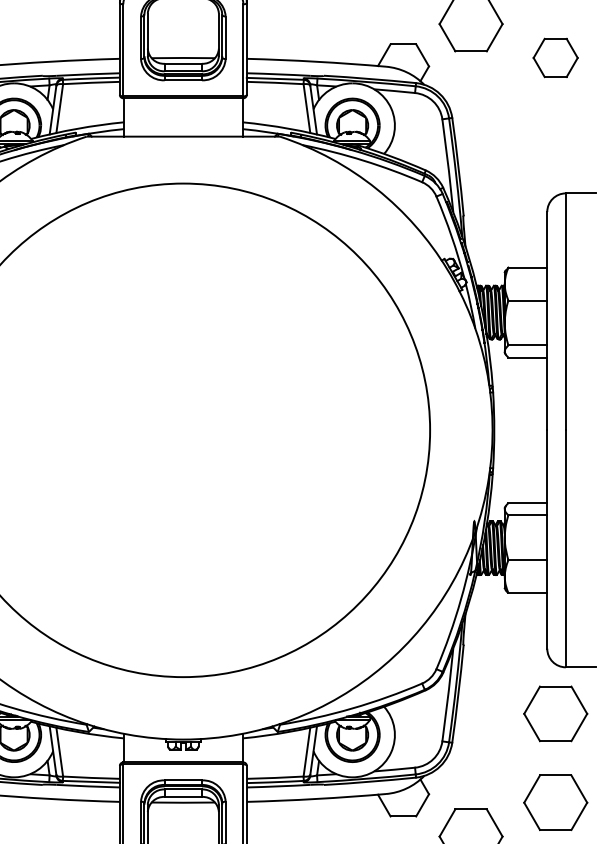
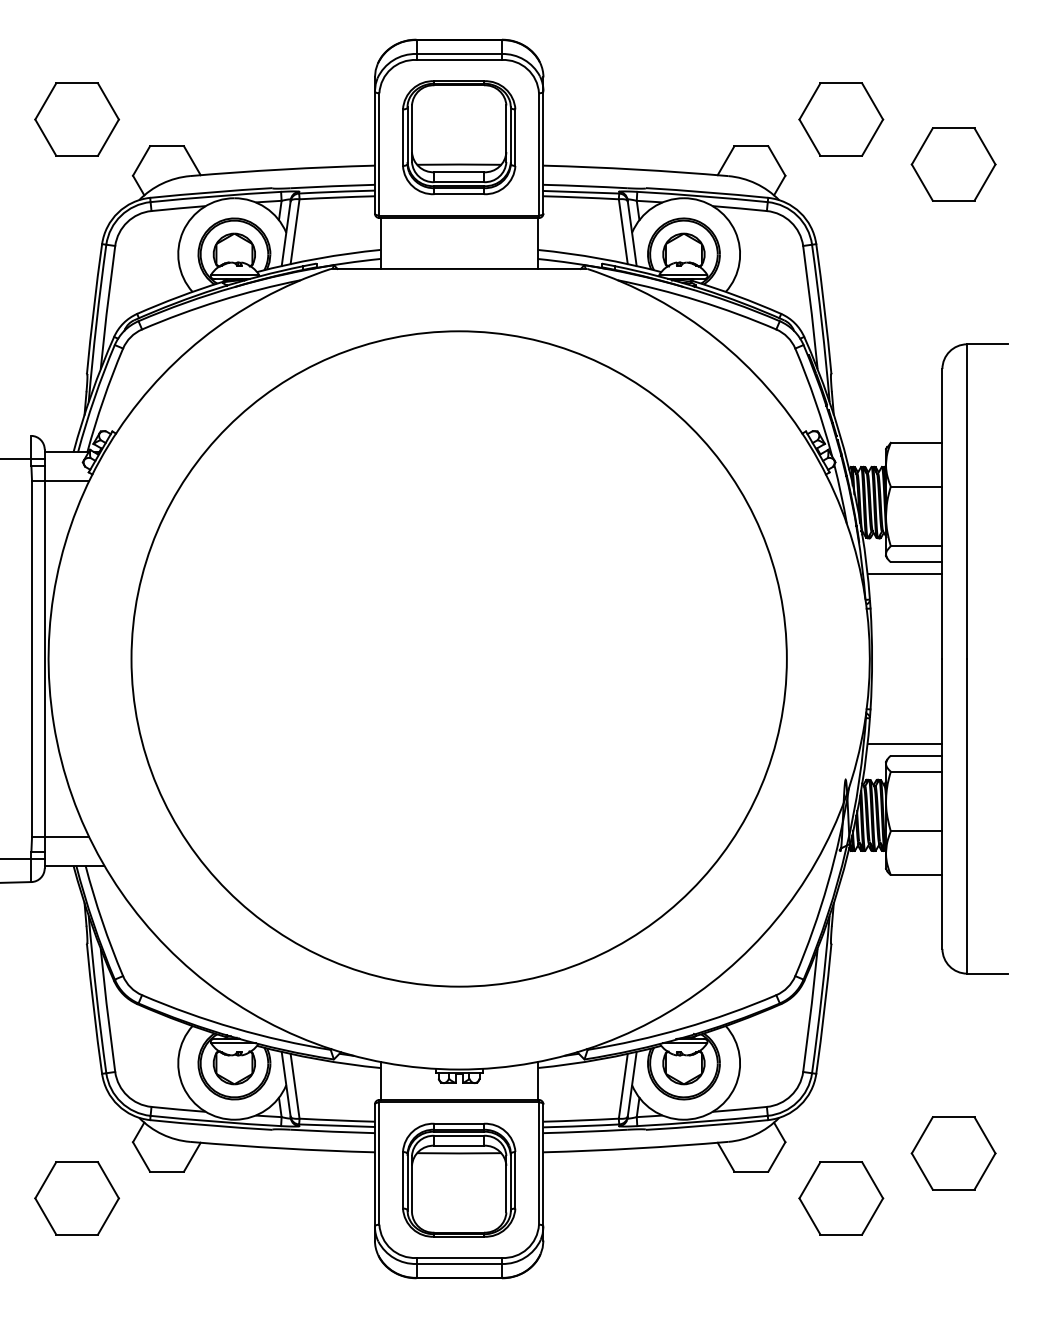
part: (555, 57) -> (953, 164), size x1.43
line: (518, 365) -> (904, 573), added
line: (518, 494) -> (904, 744), added
part: (555, 713) -> (953, 1035), removed

